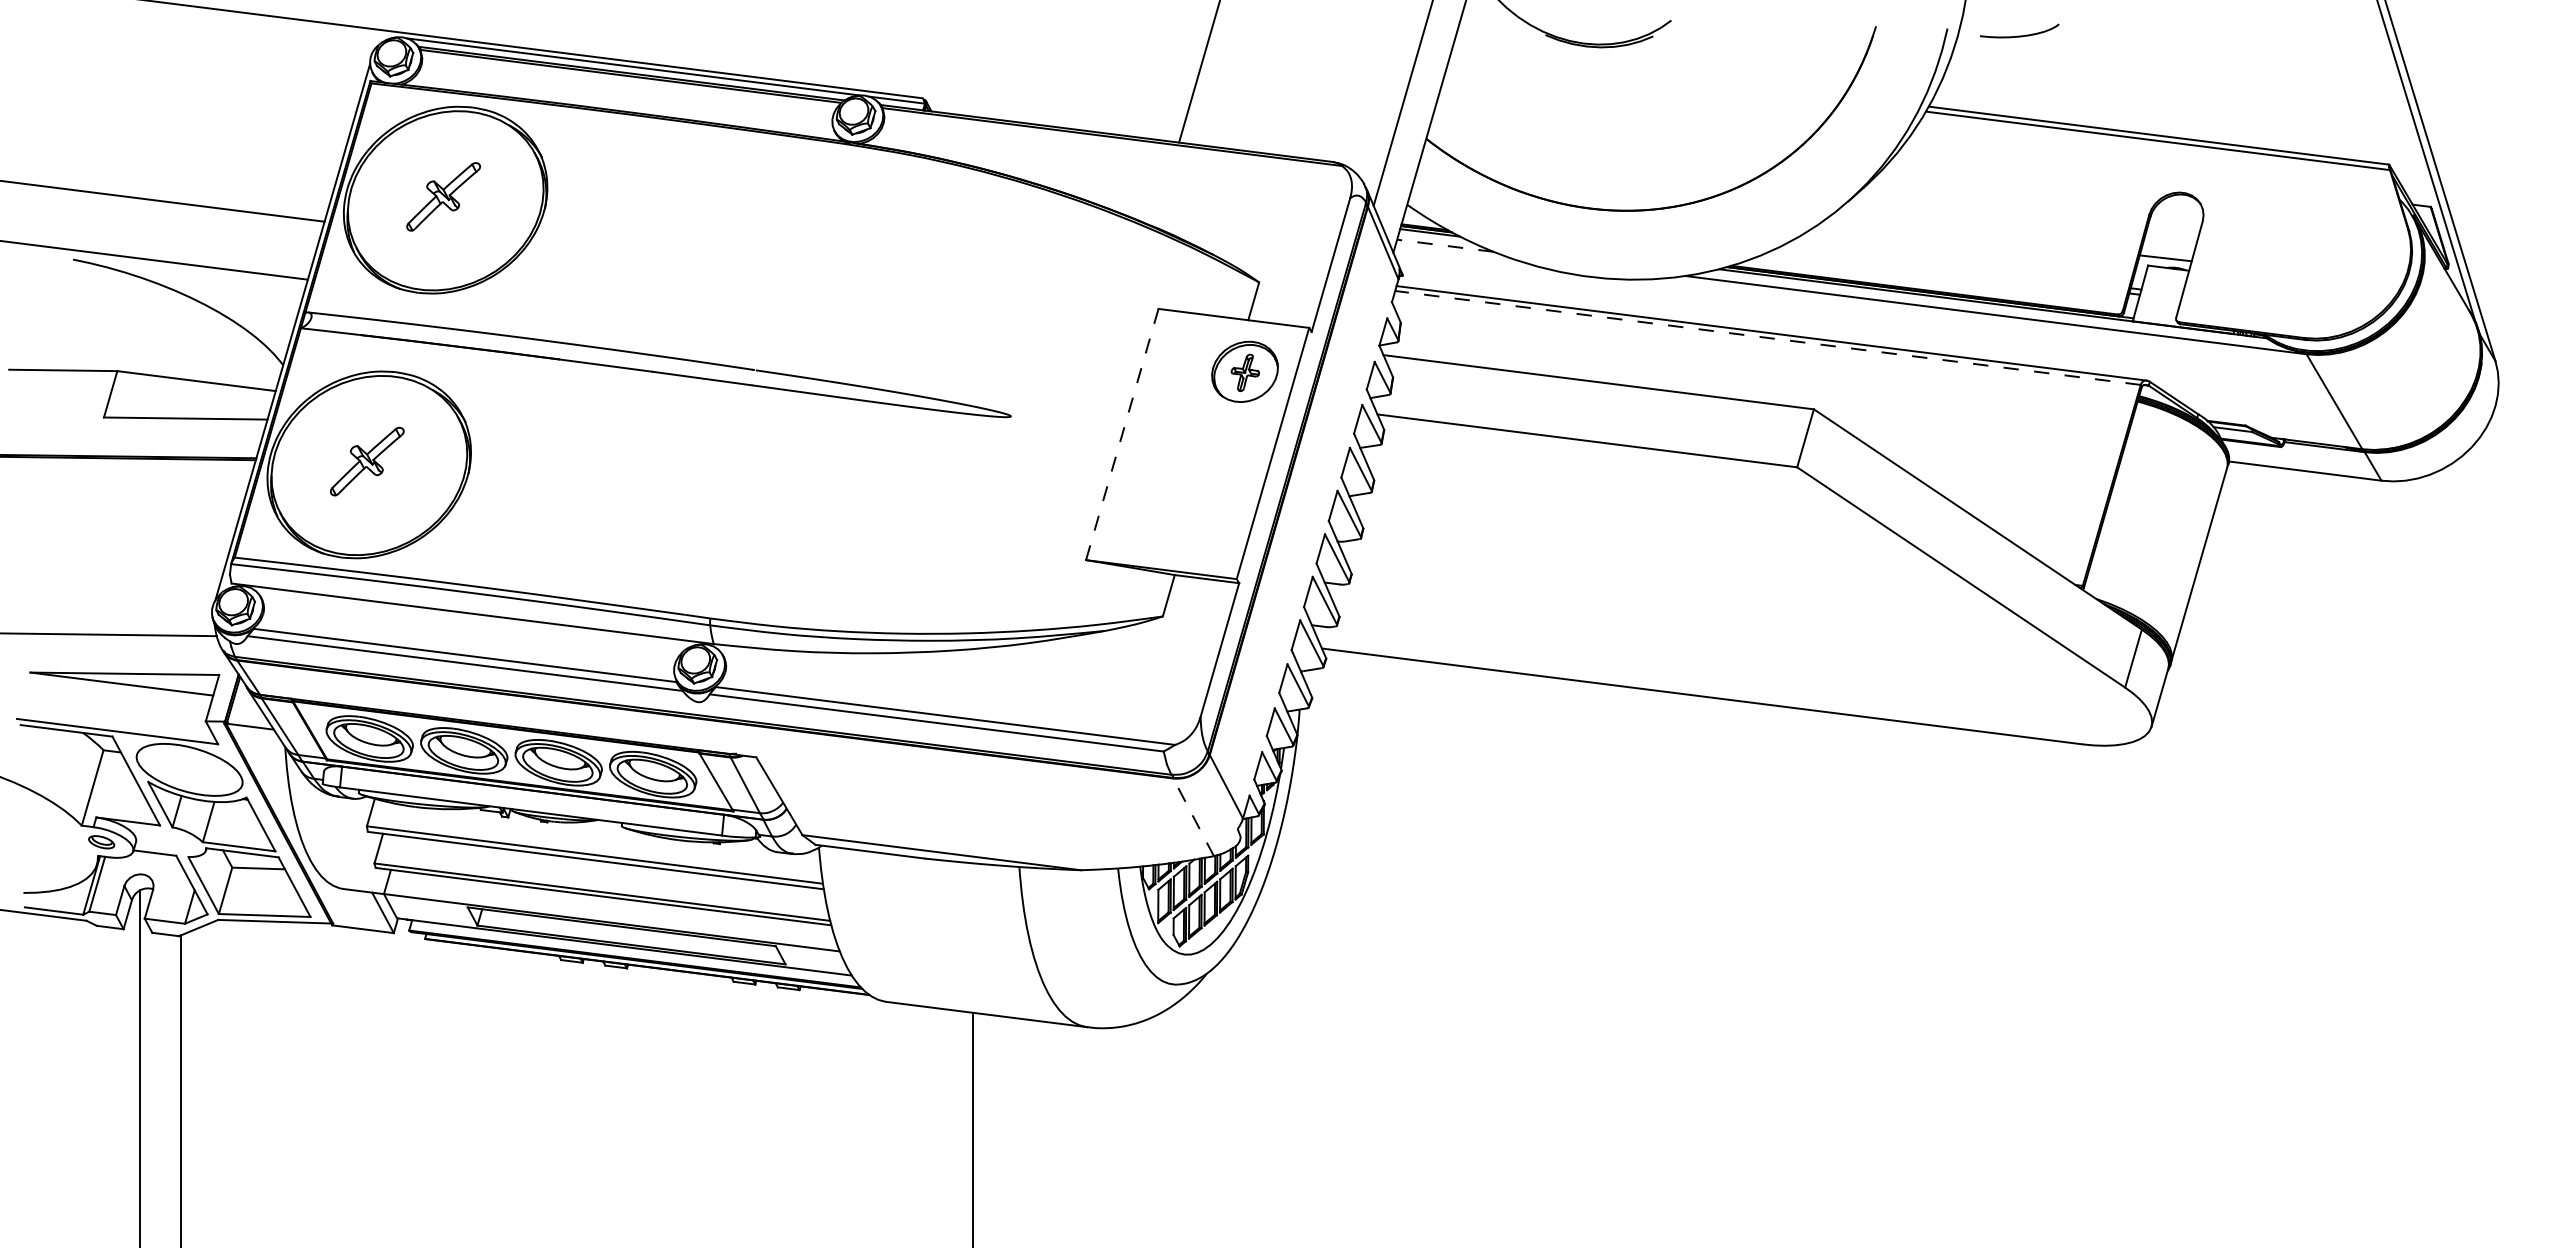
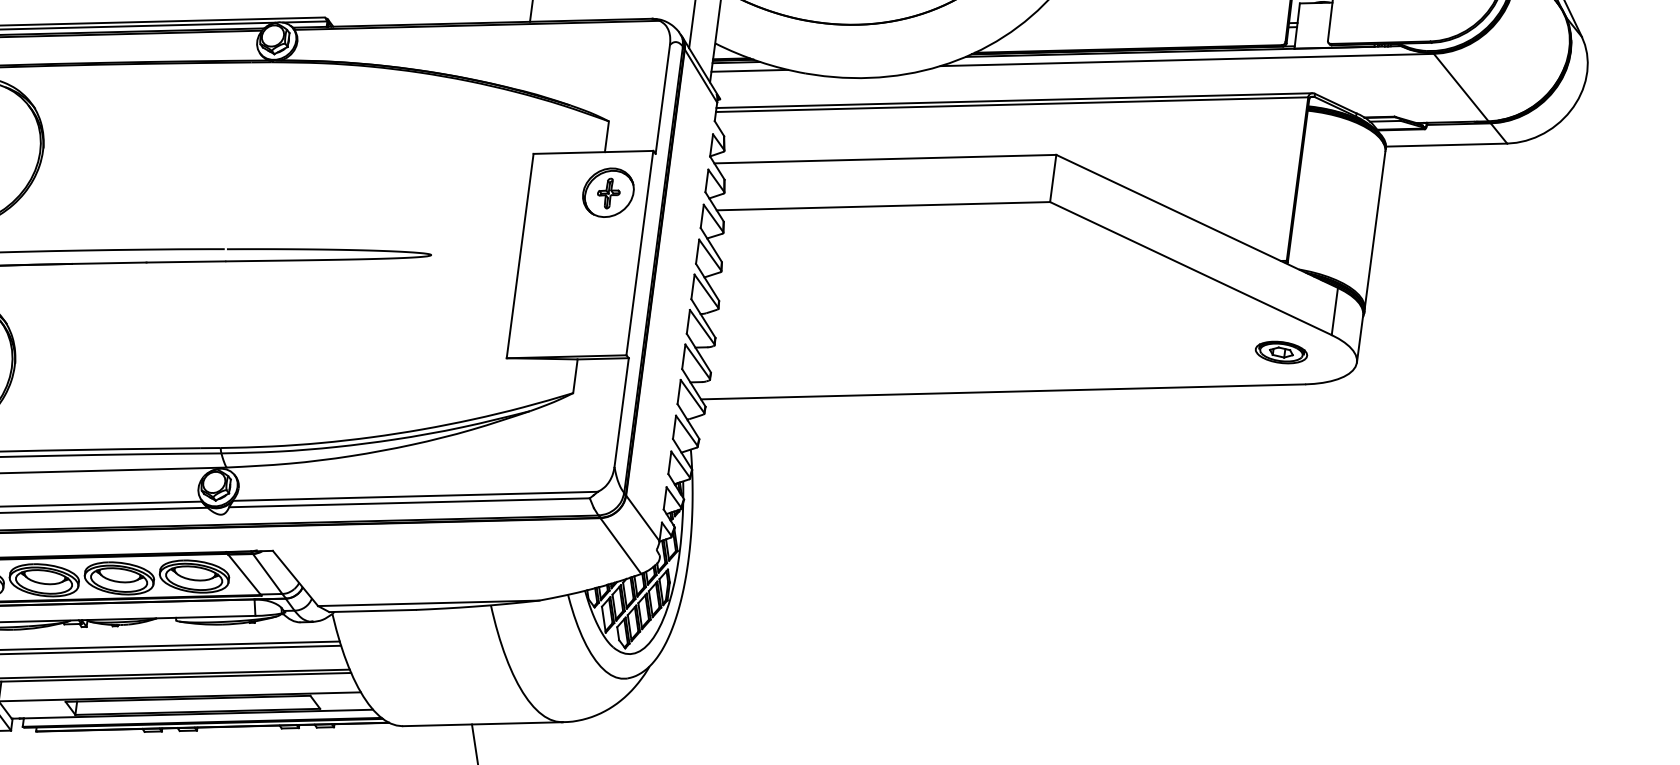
line: (1445, 245) -> (749, 70), dashed -> solid
line: (1768, 337) -> (1012, 104), dashed -> solid
line: (1122, 434) -> (520, 256), dashed -> solid
part: (2058, 699) -> (1281, 352), added
line: (1193, 817) -> (620, 546), dashed -> solid

